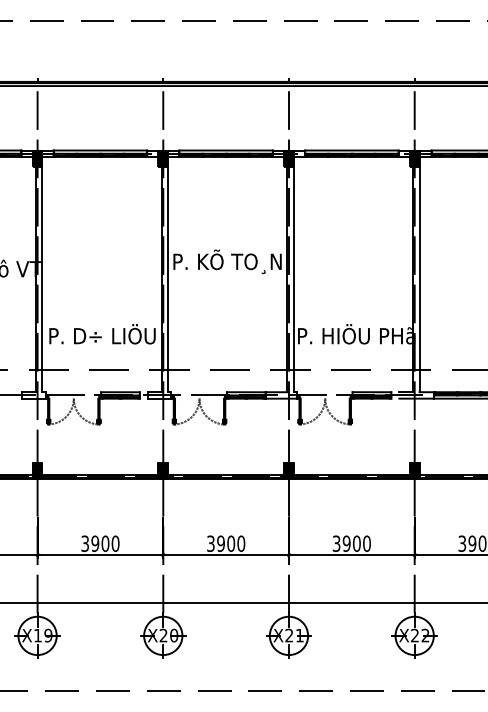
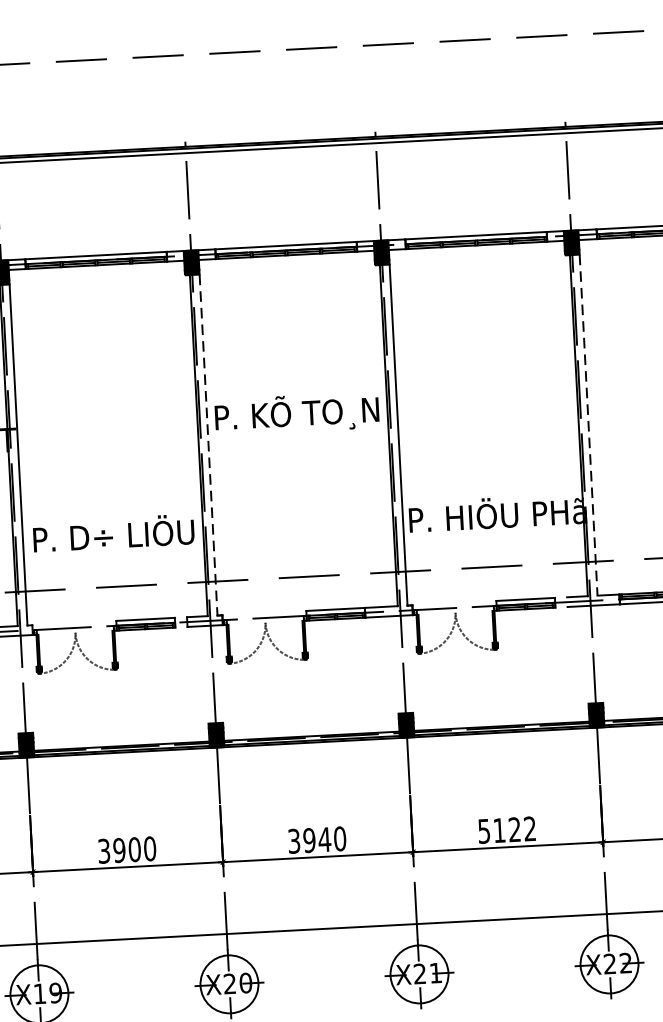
line: (168, 279) -> (209, 445), solid -> dashed
line: (419, 279) -> (588, 425), solid -> dashed
text: (231, 543) -> (325, 839), 3900 -> 3940
text: (351, 543) -> (506, 829), 3900 -> 5122

